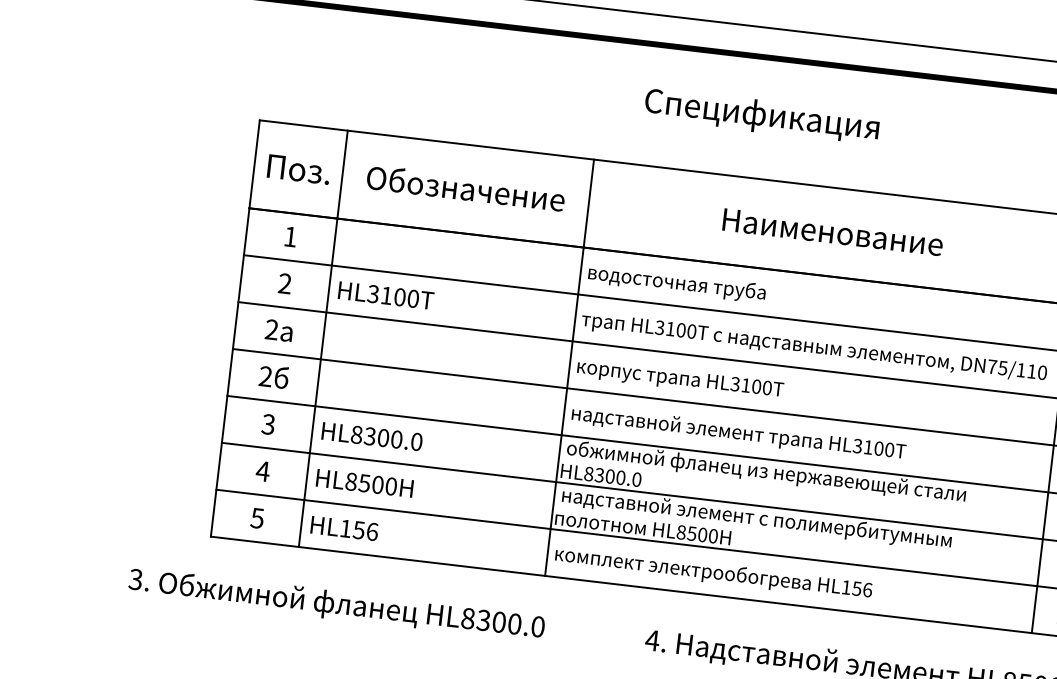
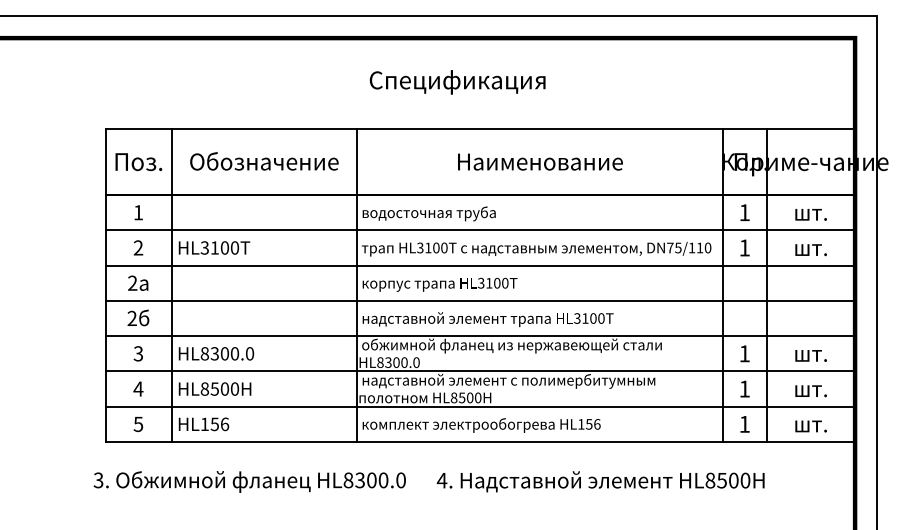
text: (761, 116) -> (457, 82), moved
text: (336, 604) -> (249, 481), moved

